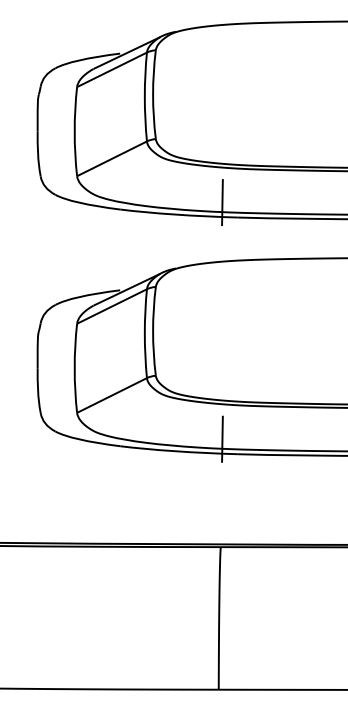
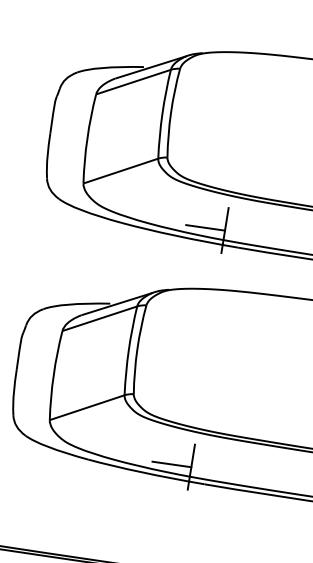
line: (202, 202) -> (205, 227), added
line: (202, 439) -> (171, 464), added

